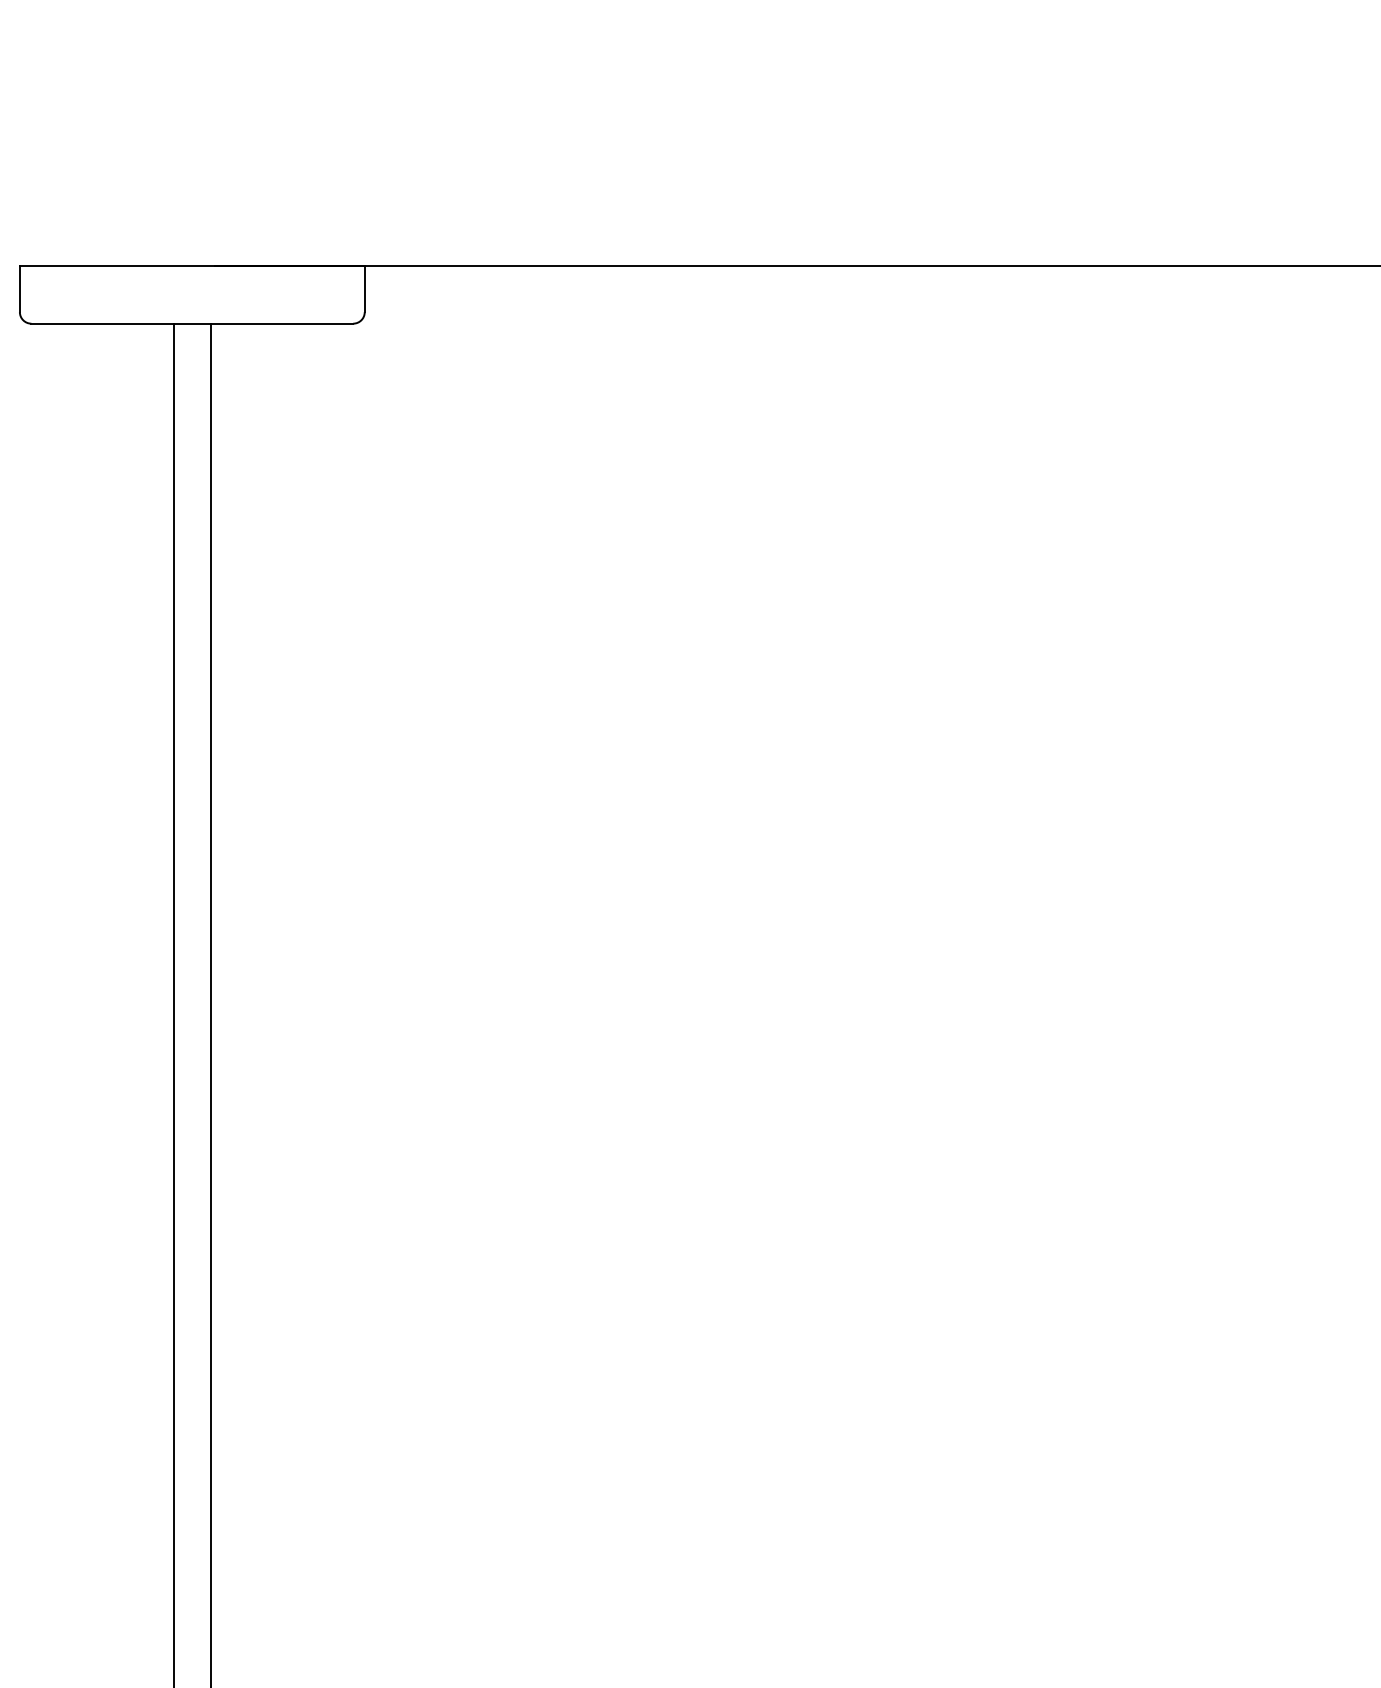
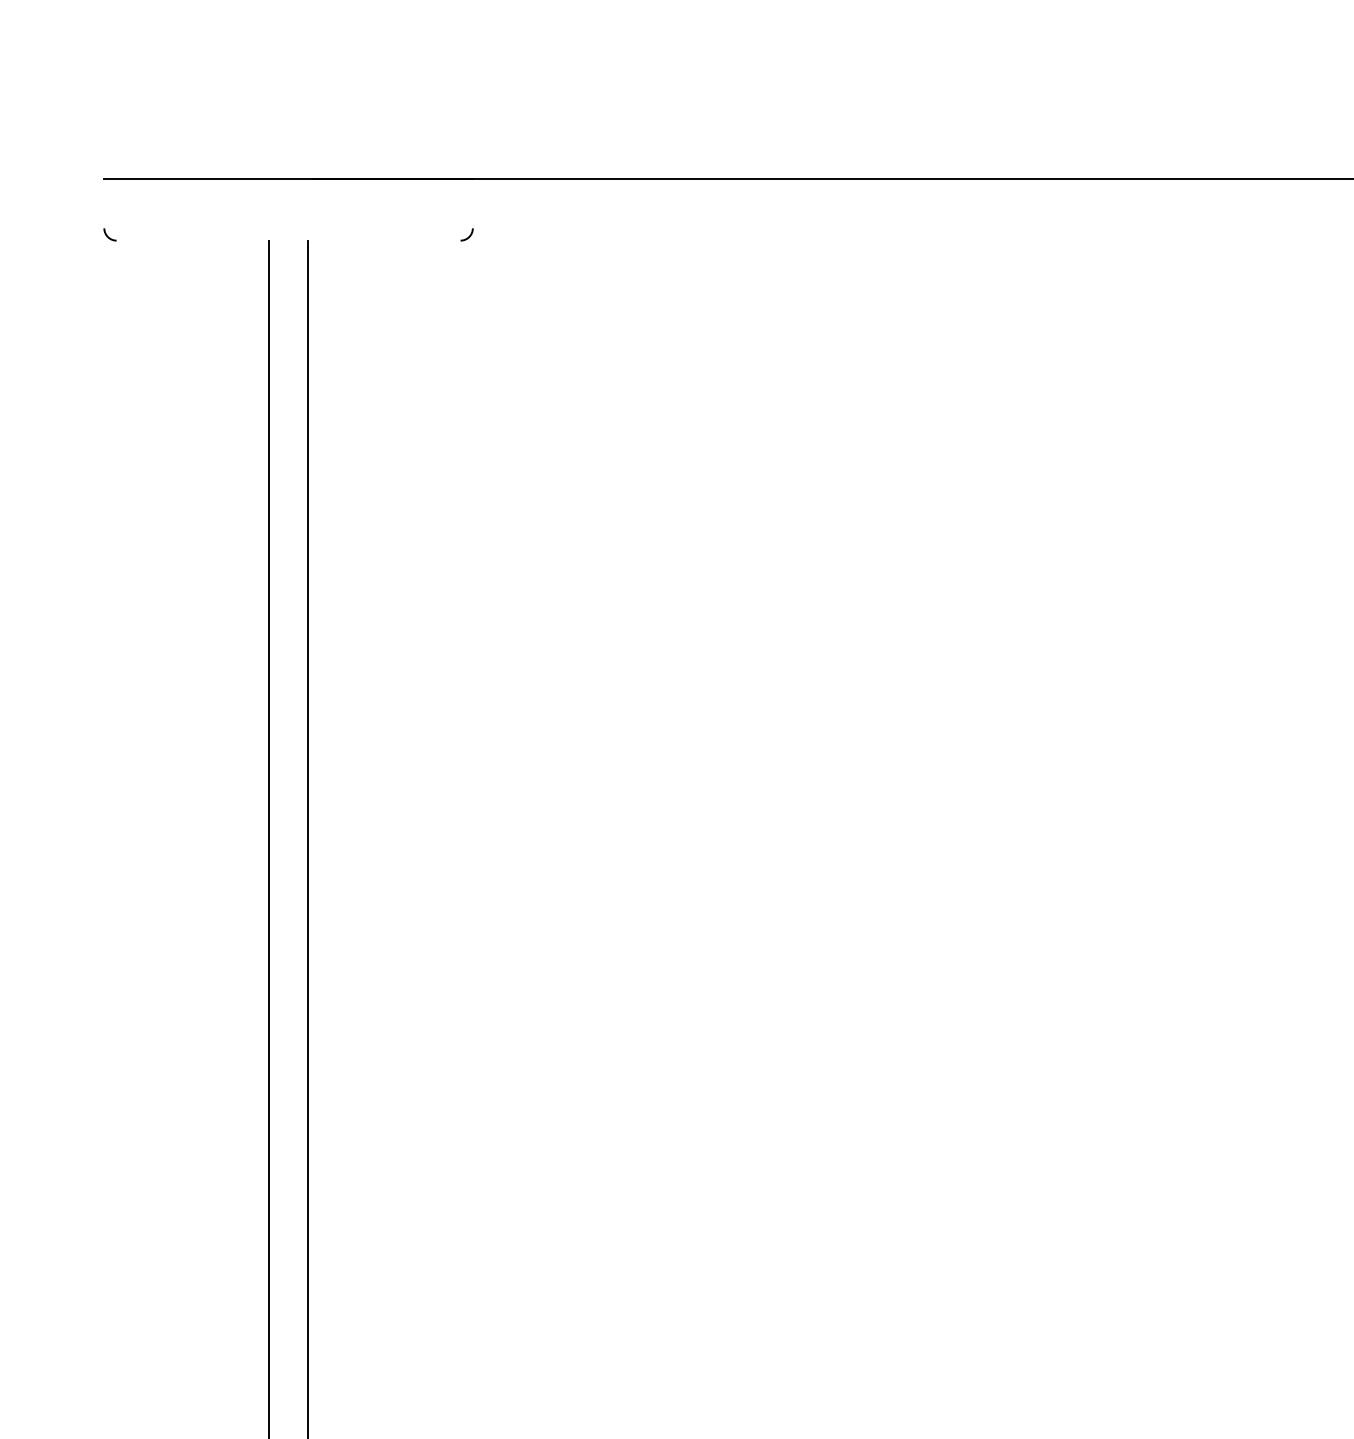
line: (19, 289) -> (103, 204), removed
line: (364, 289) -> (472, 204), removed
line: (192, 323) -> (288, 240), removed

